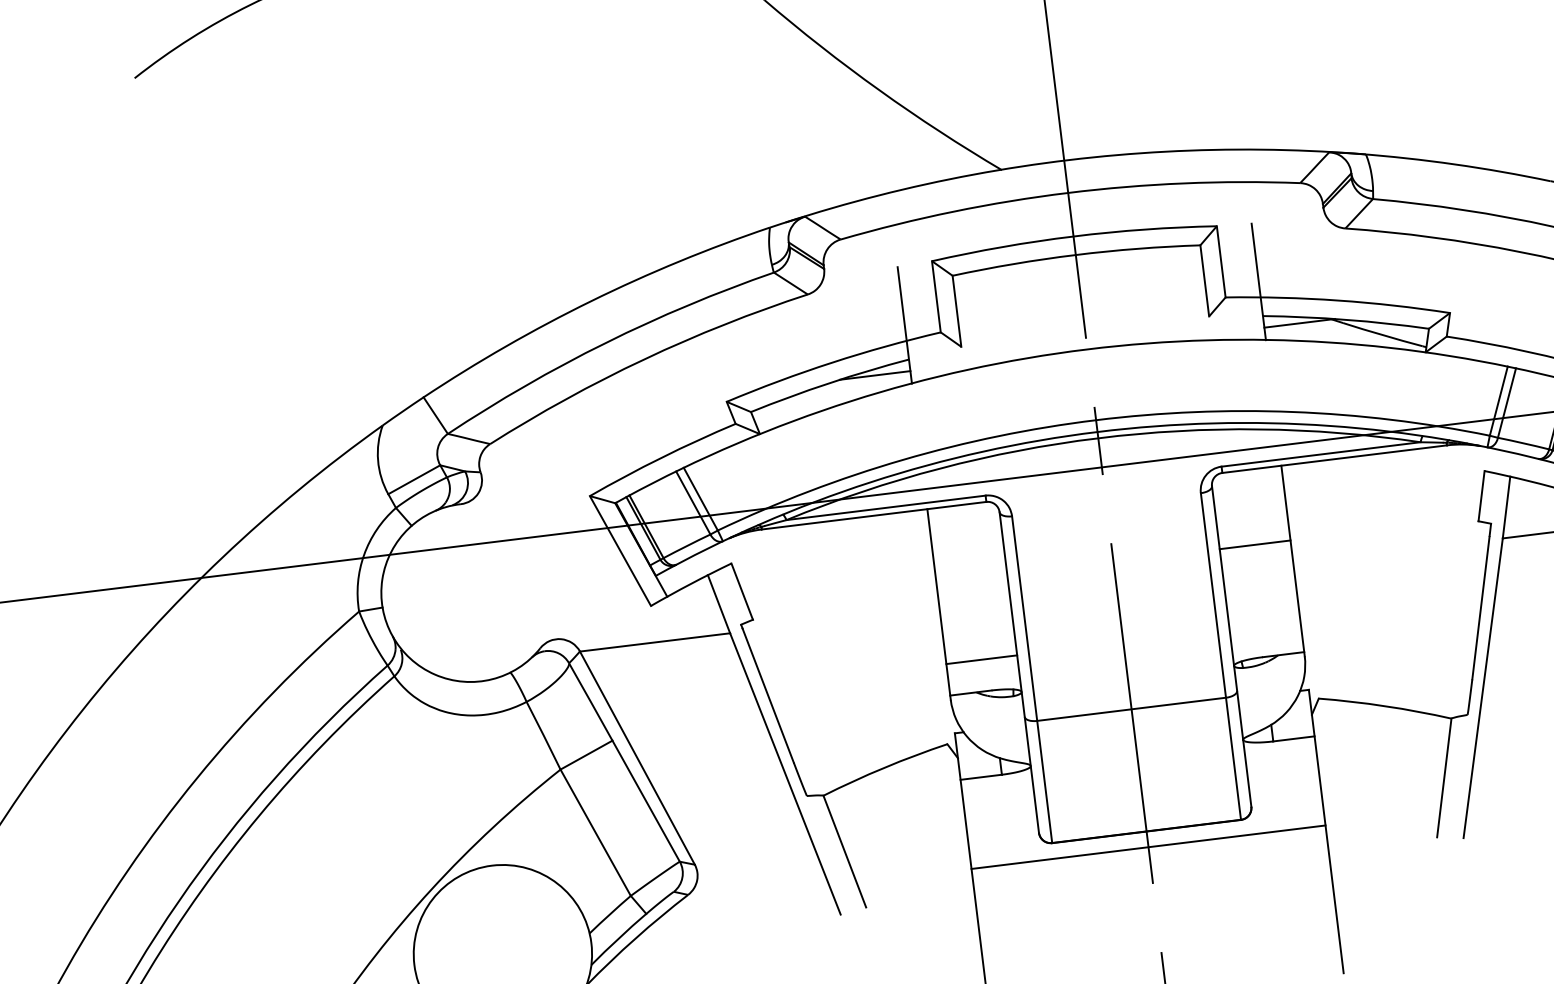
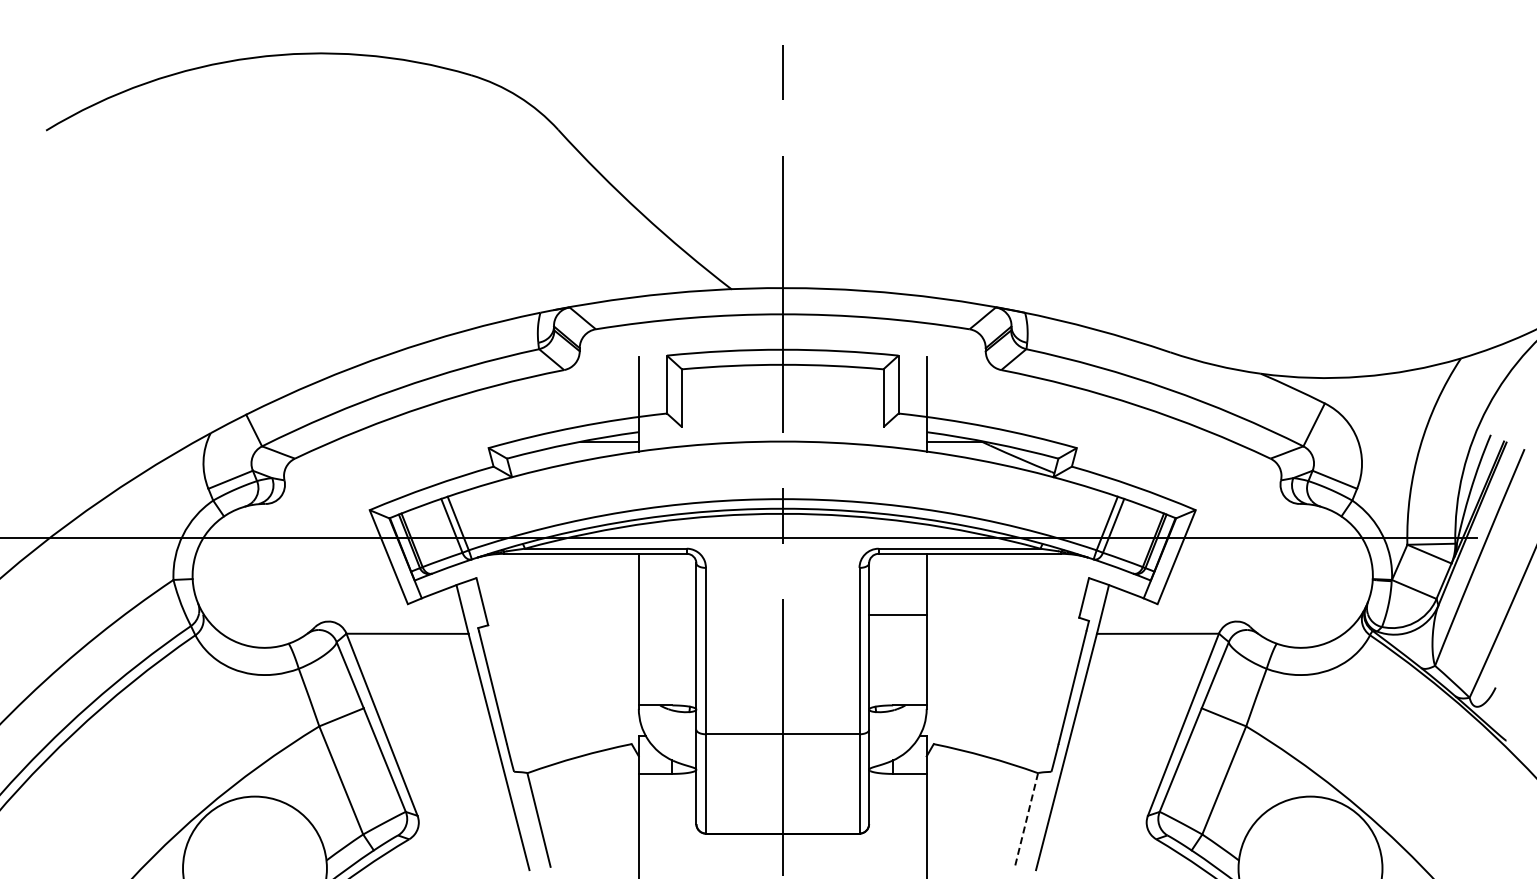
line: (981, 659) -> (667, 679), removed
line: (1444, 778) -> (1026, 820), solid -> dashed
line: (1148, 847) -> (782, 846), removed

